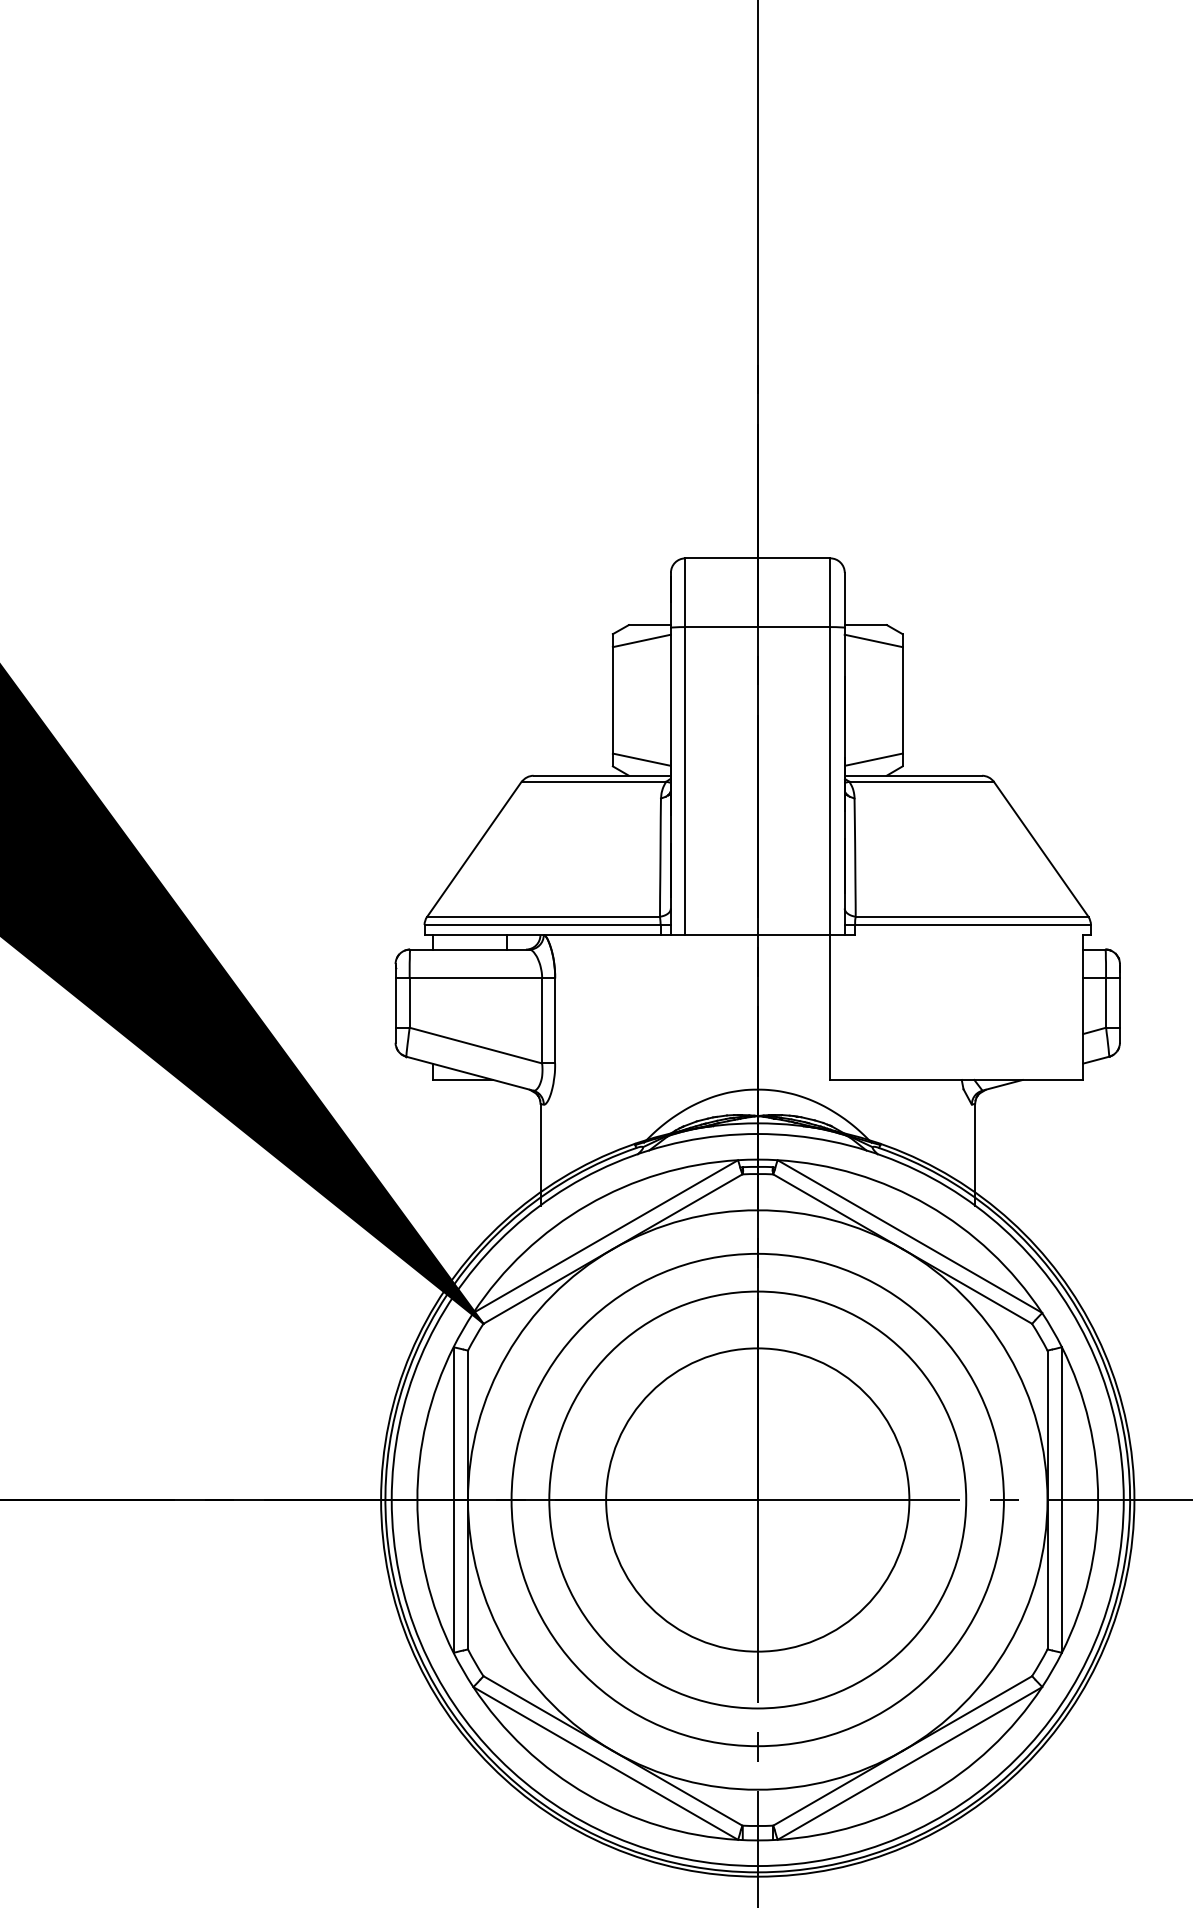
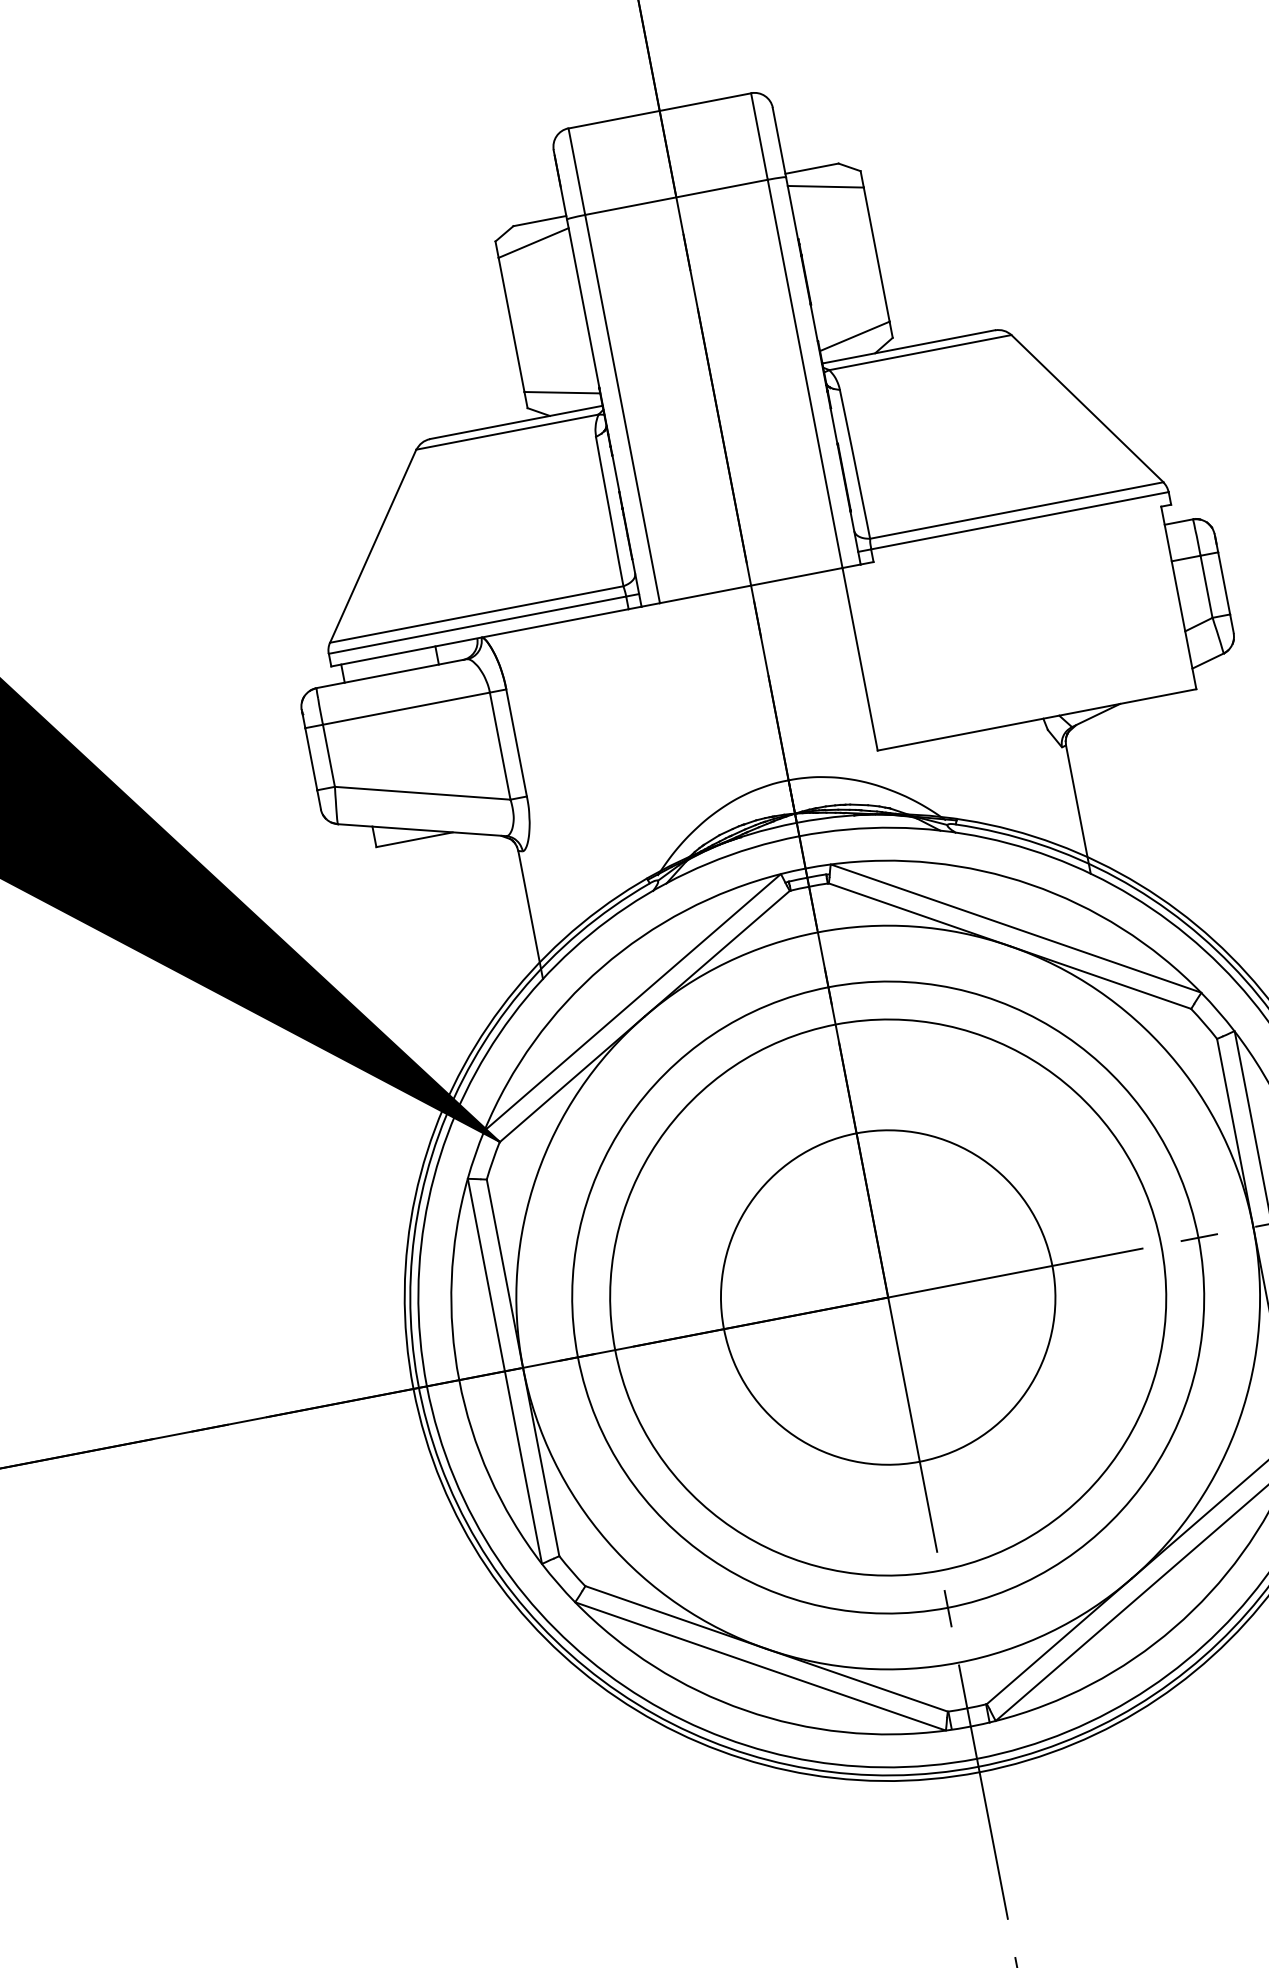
circle: (757, 1499) -> (887, 1296), size x0.62
circle: (757, 1499) -> (887, 1296), size x1.43

